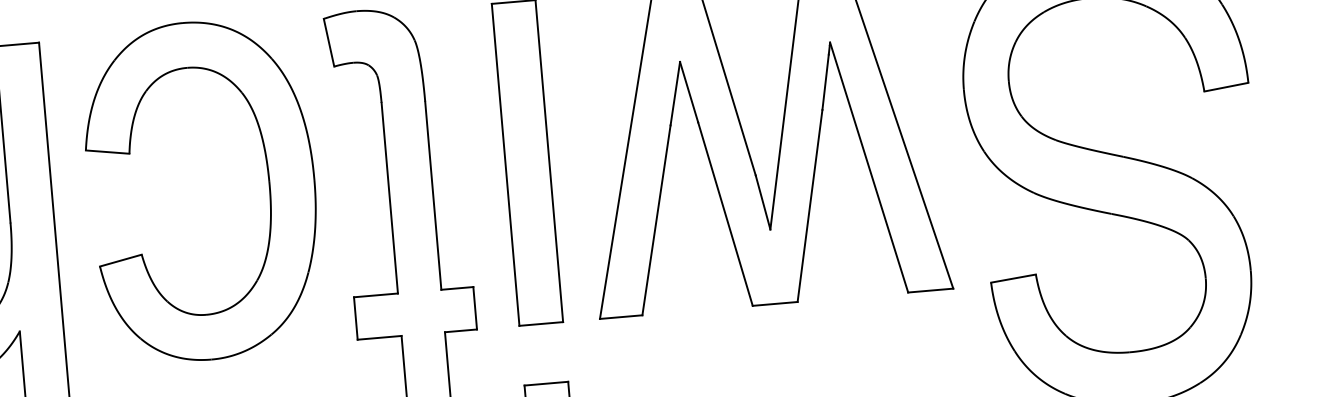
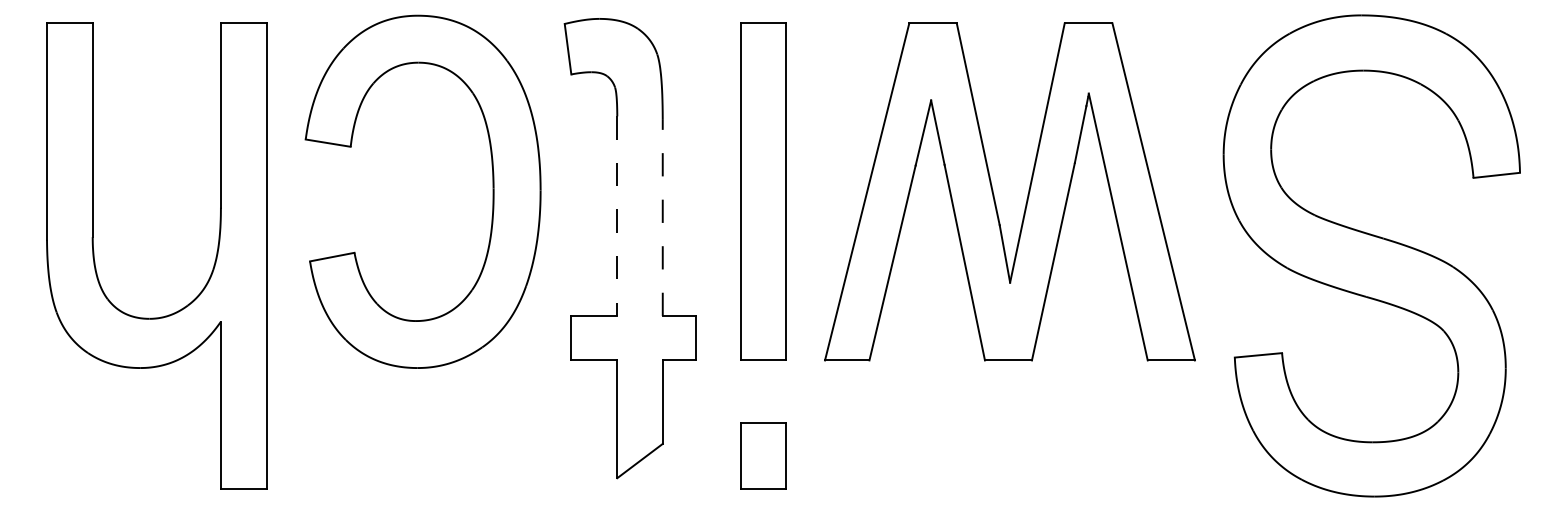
line: (433, 195) -> (662, 217), solid -> dashed
line: (389, 198) -> (617, 216), solid -> dashed

